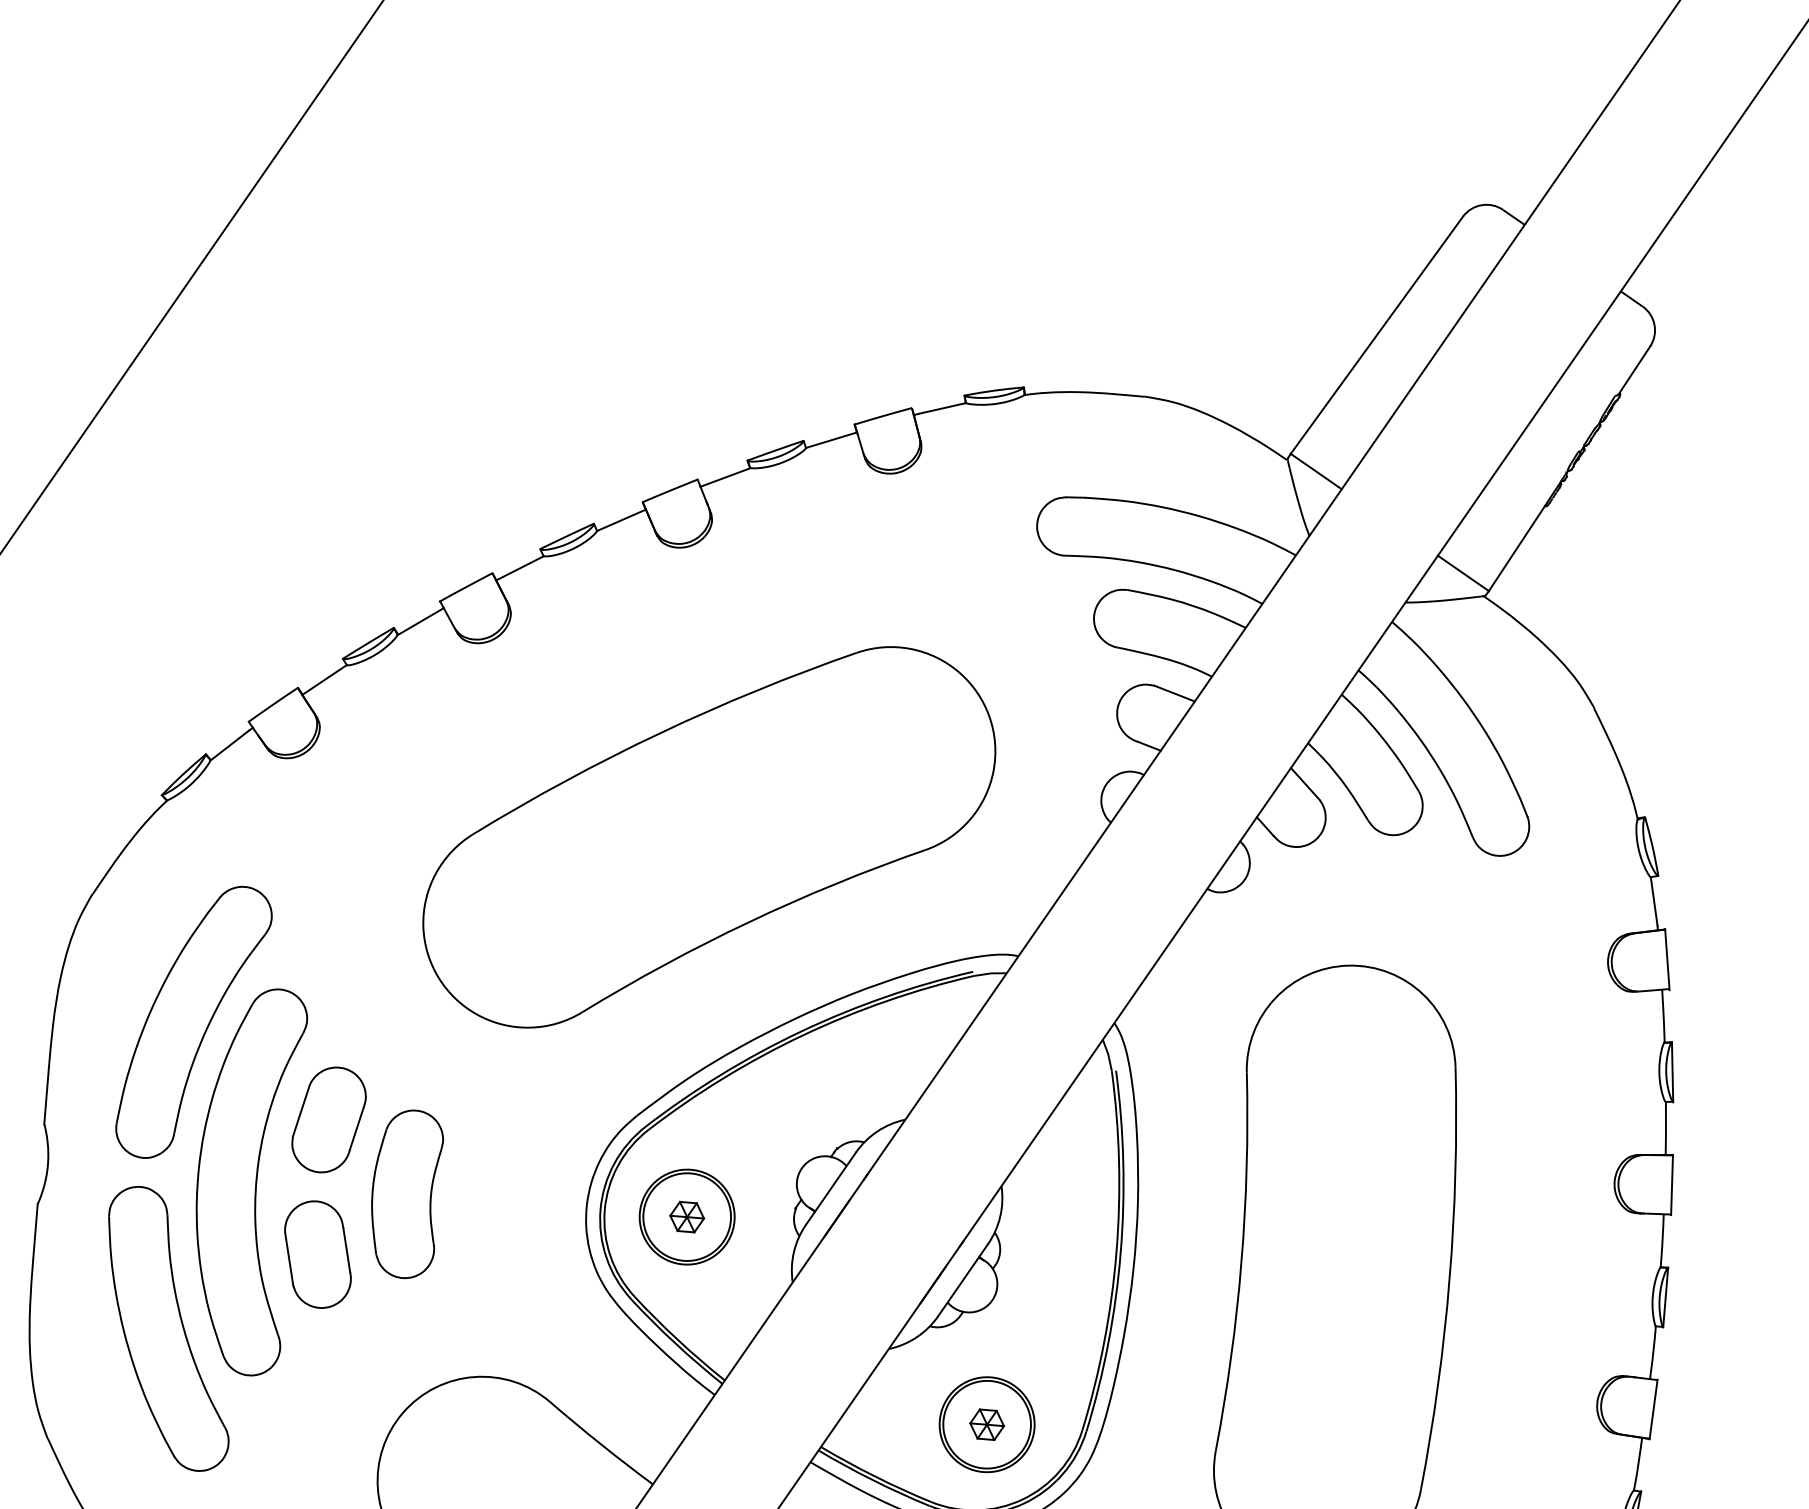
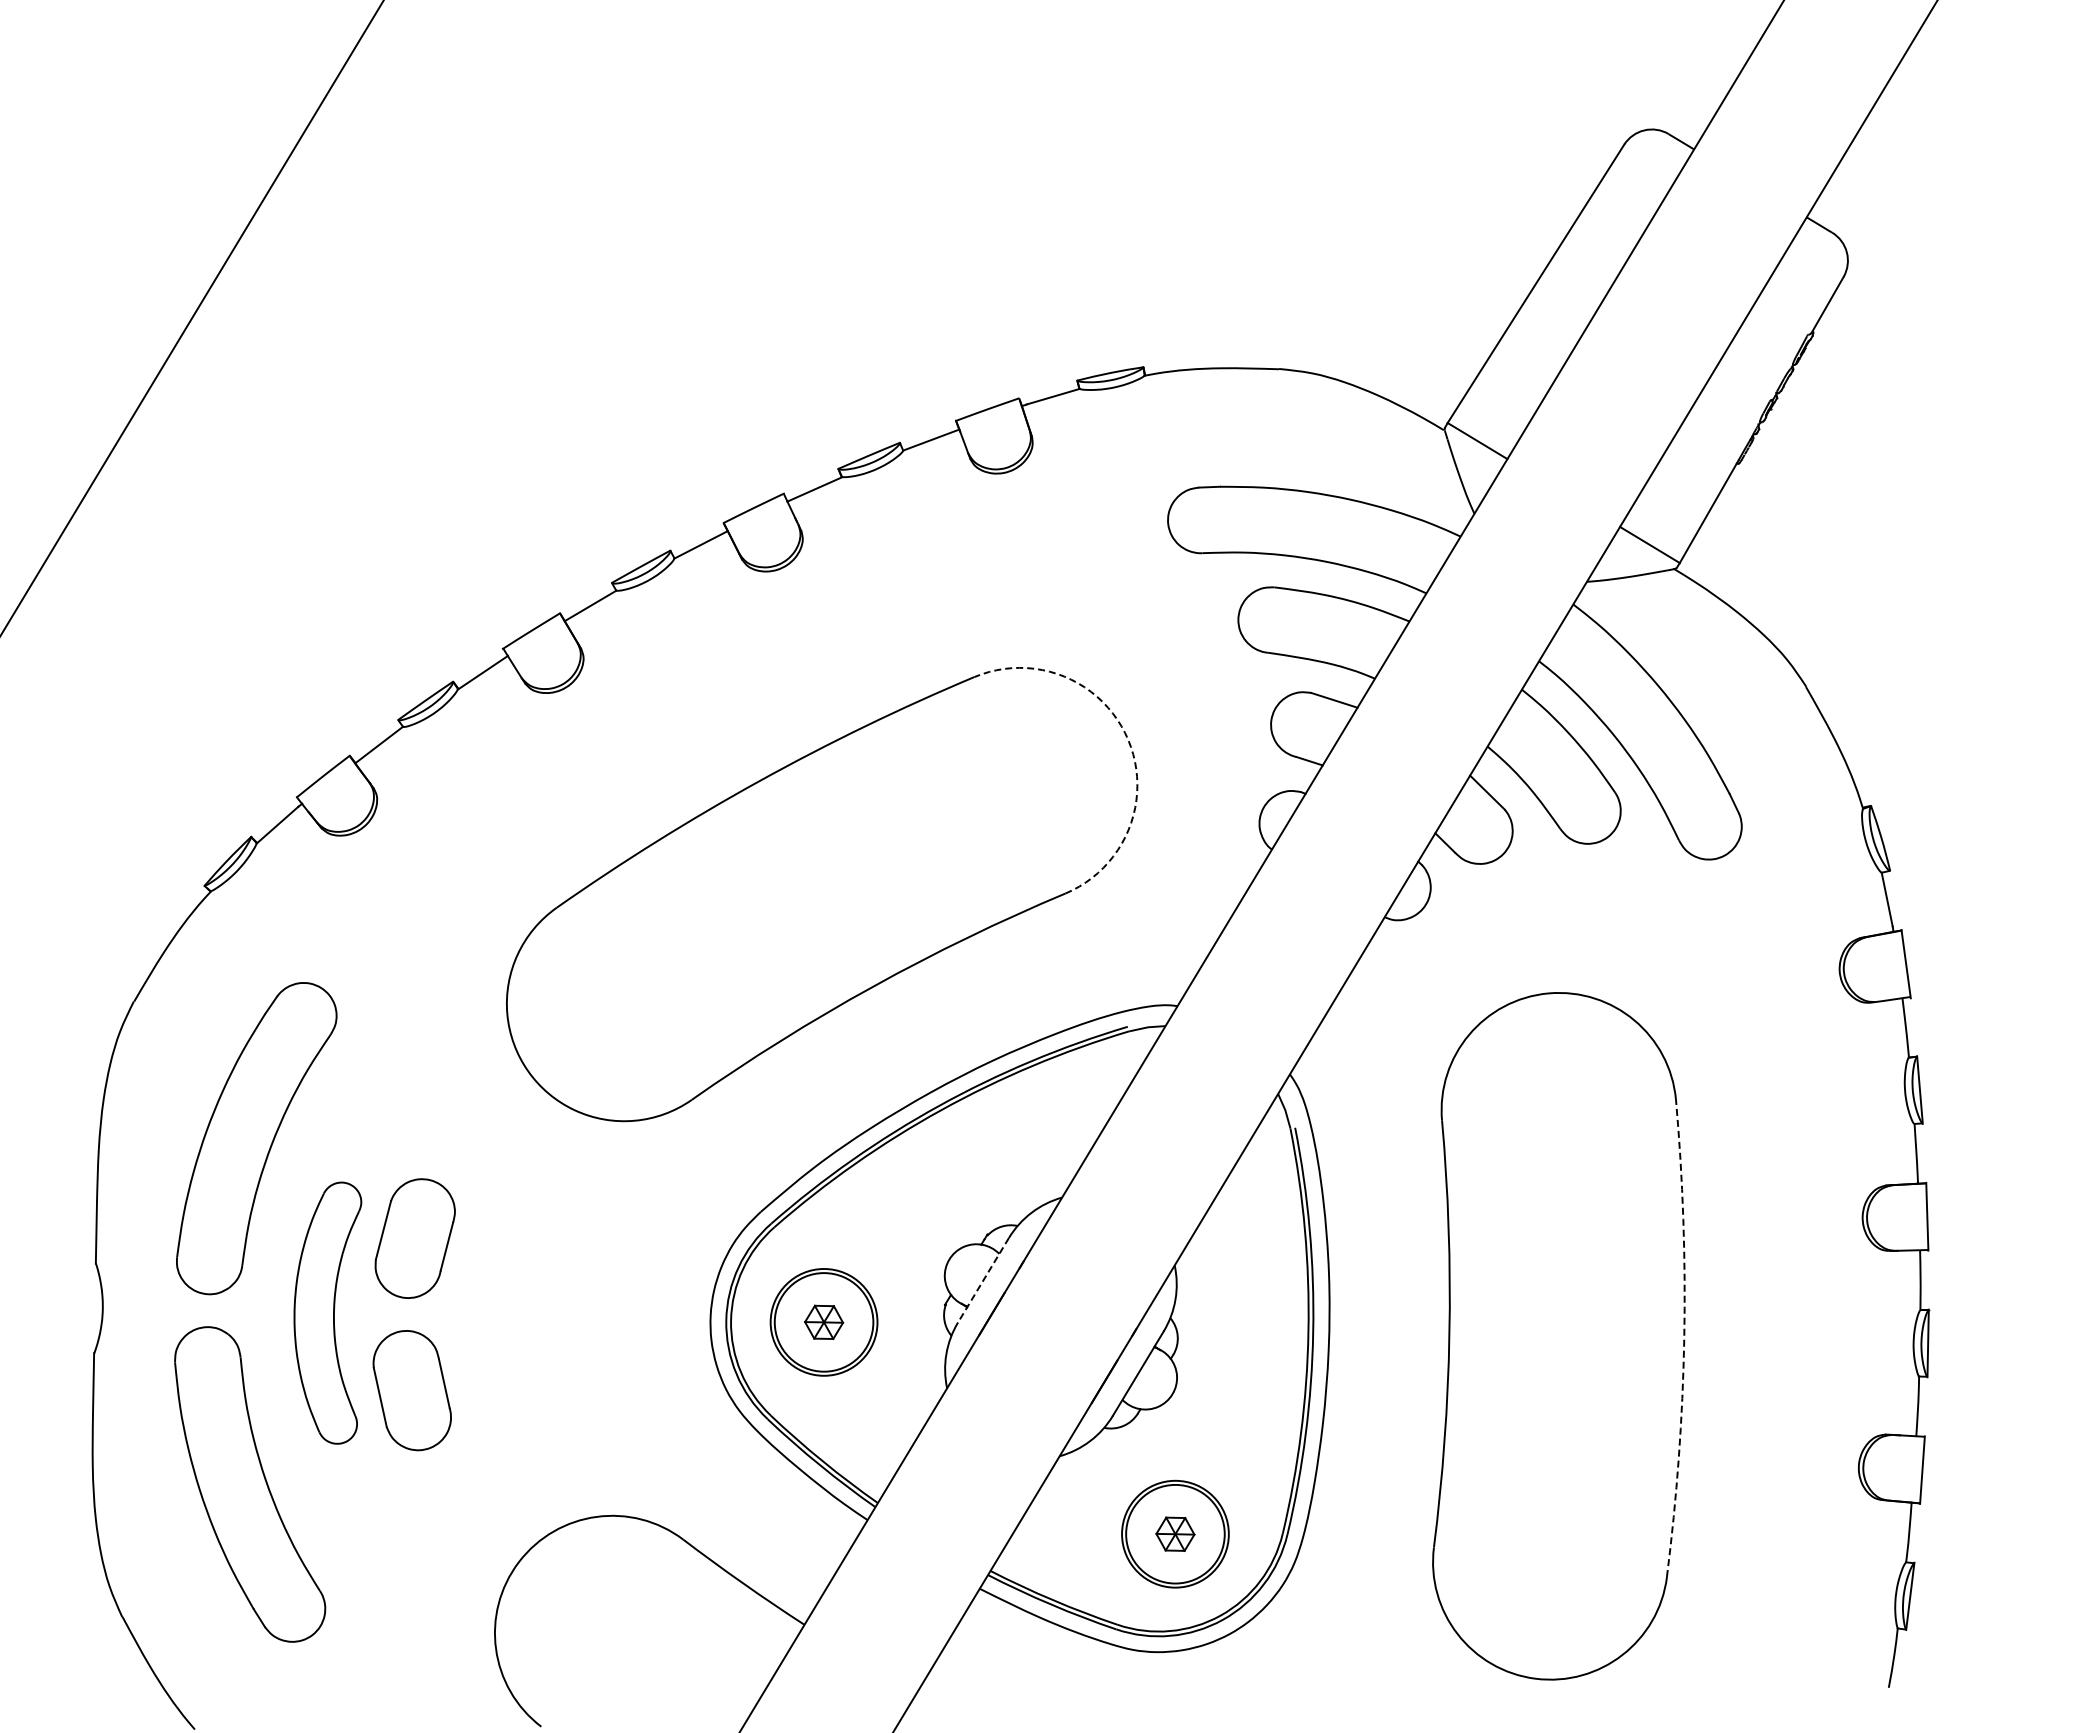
arc: (989, 716) -> (1128, 739), solid -> dashed
part: (247, 1180) -> (327, 1312), size x0.6
line: (830, 1188) -> (983, 1280), solid -> dashed
part: (405, 1194) -> (506, 1316), removed
arc: (1449, 1279) -> (1684, 1338), solid -> dashed

